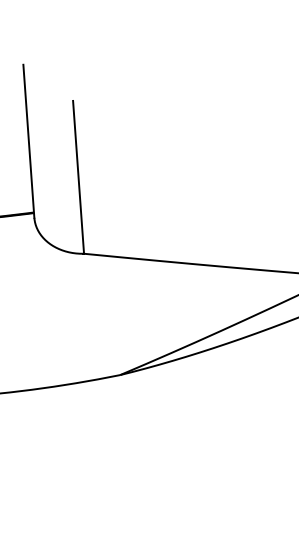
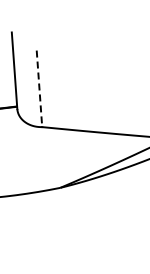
line: (78, 178) -> (39, 89), solid -> dashed

